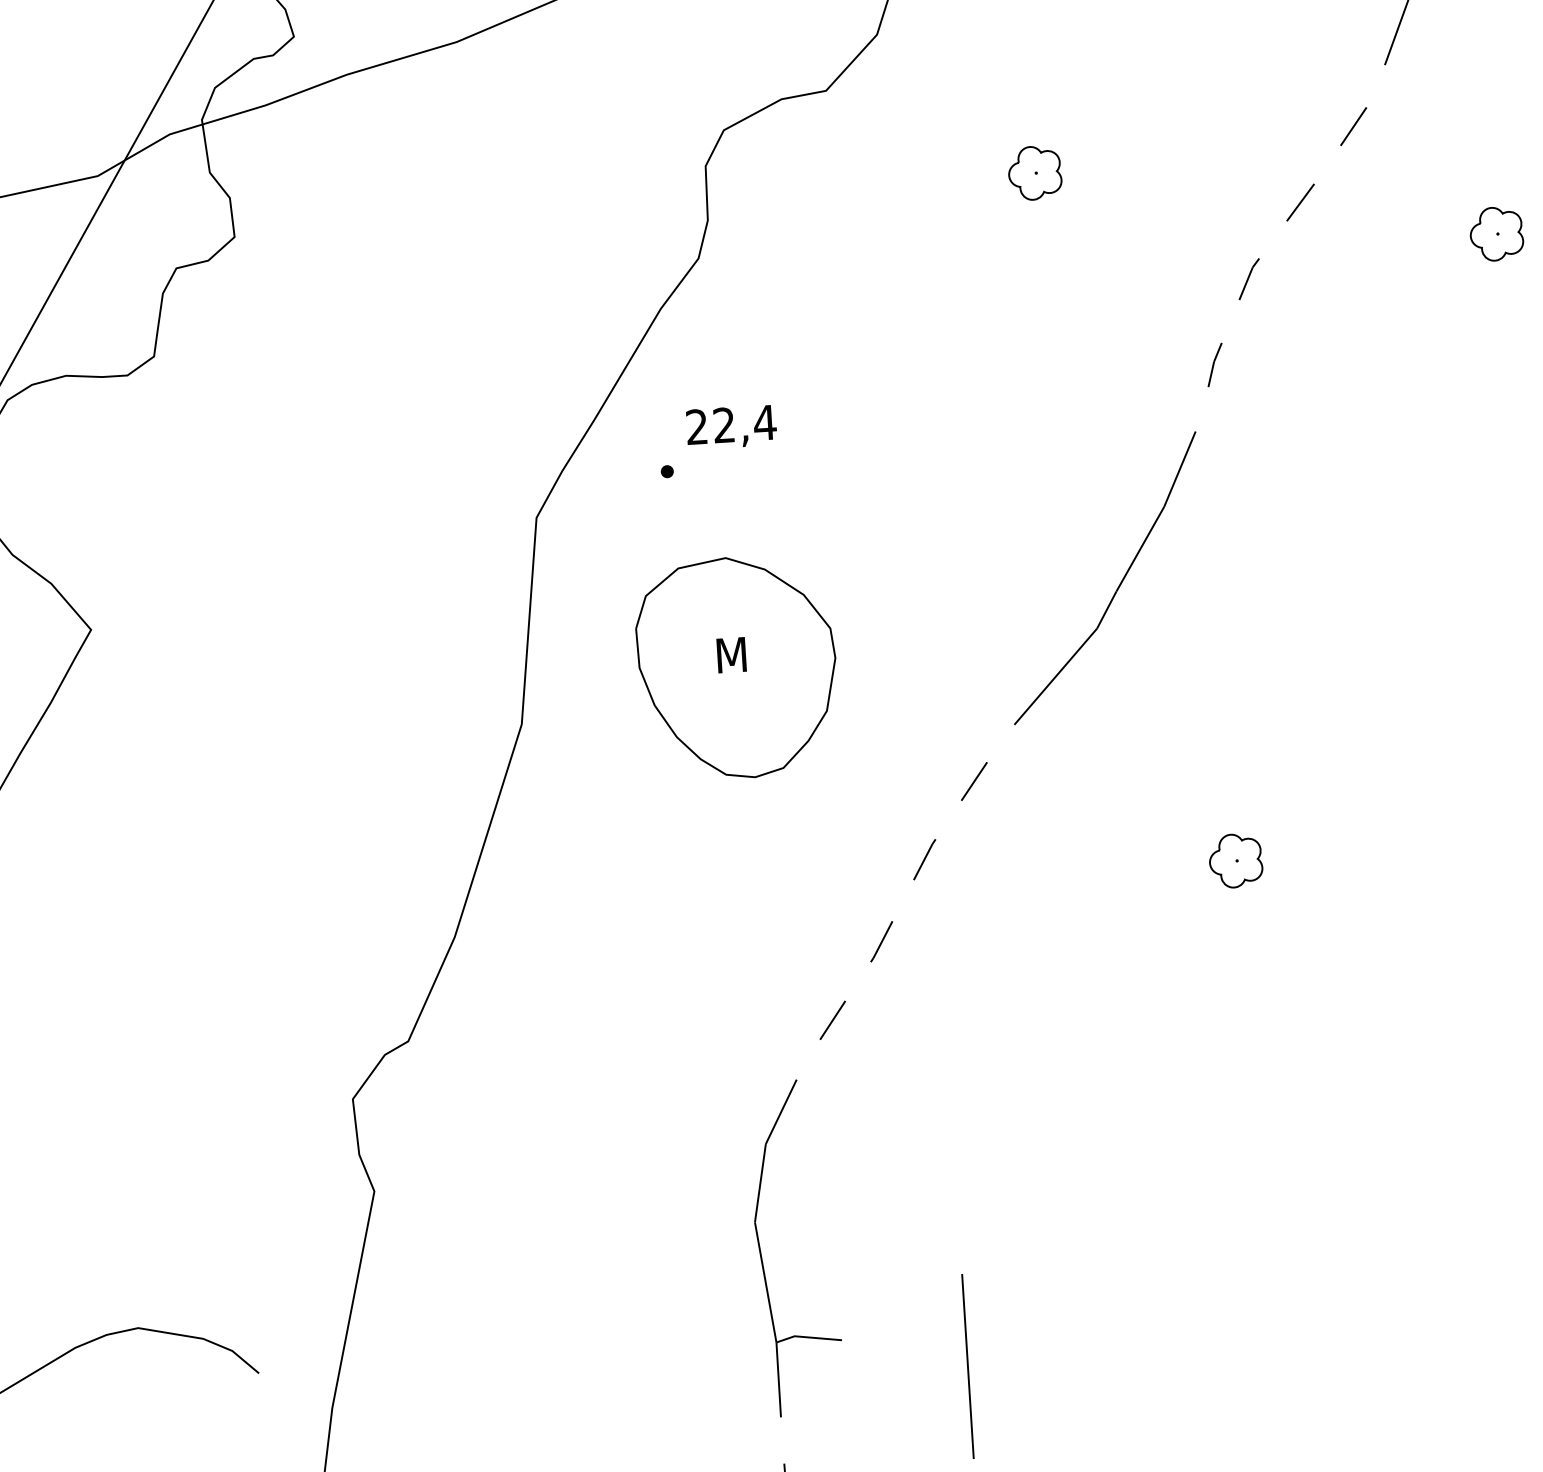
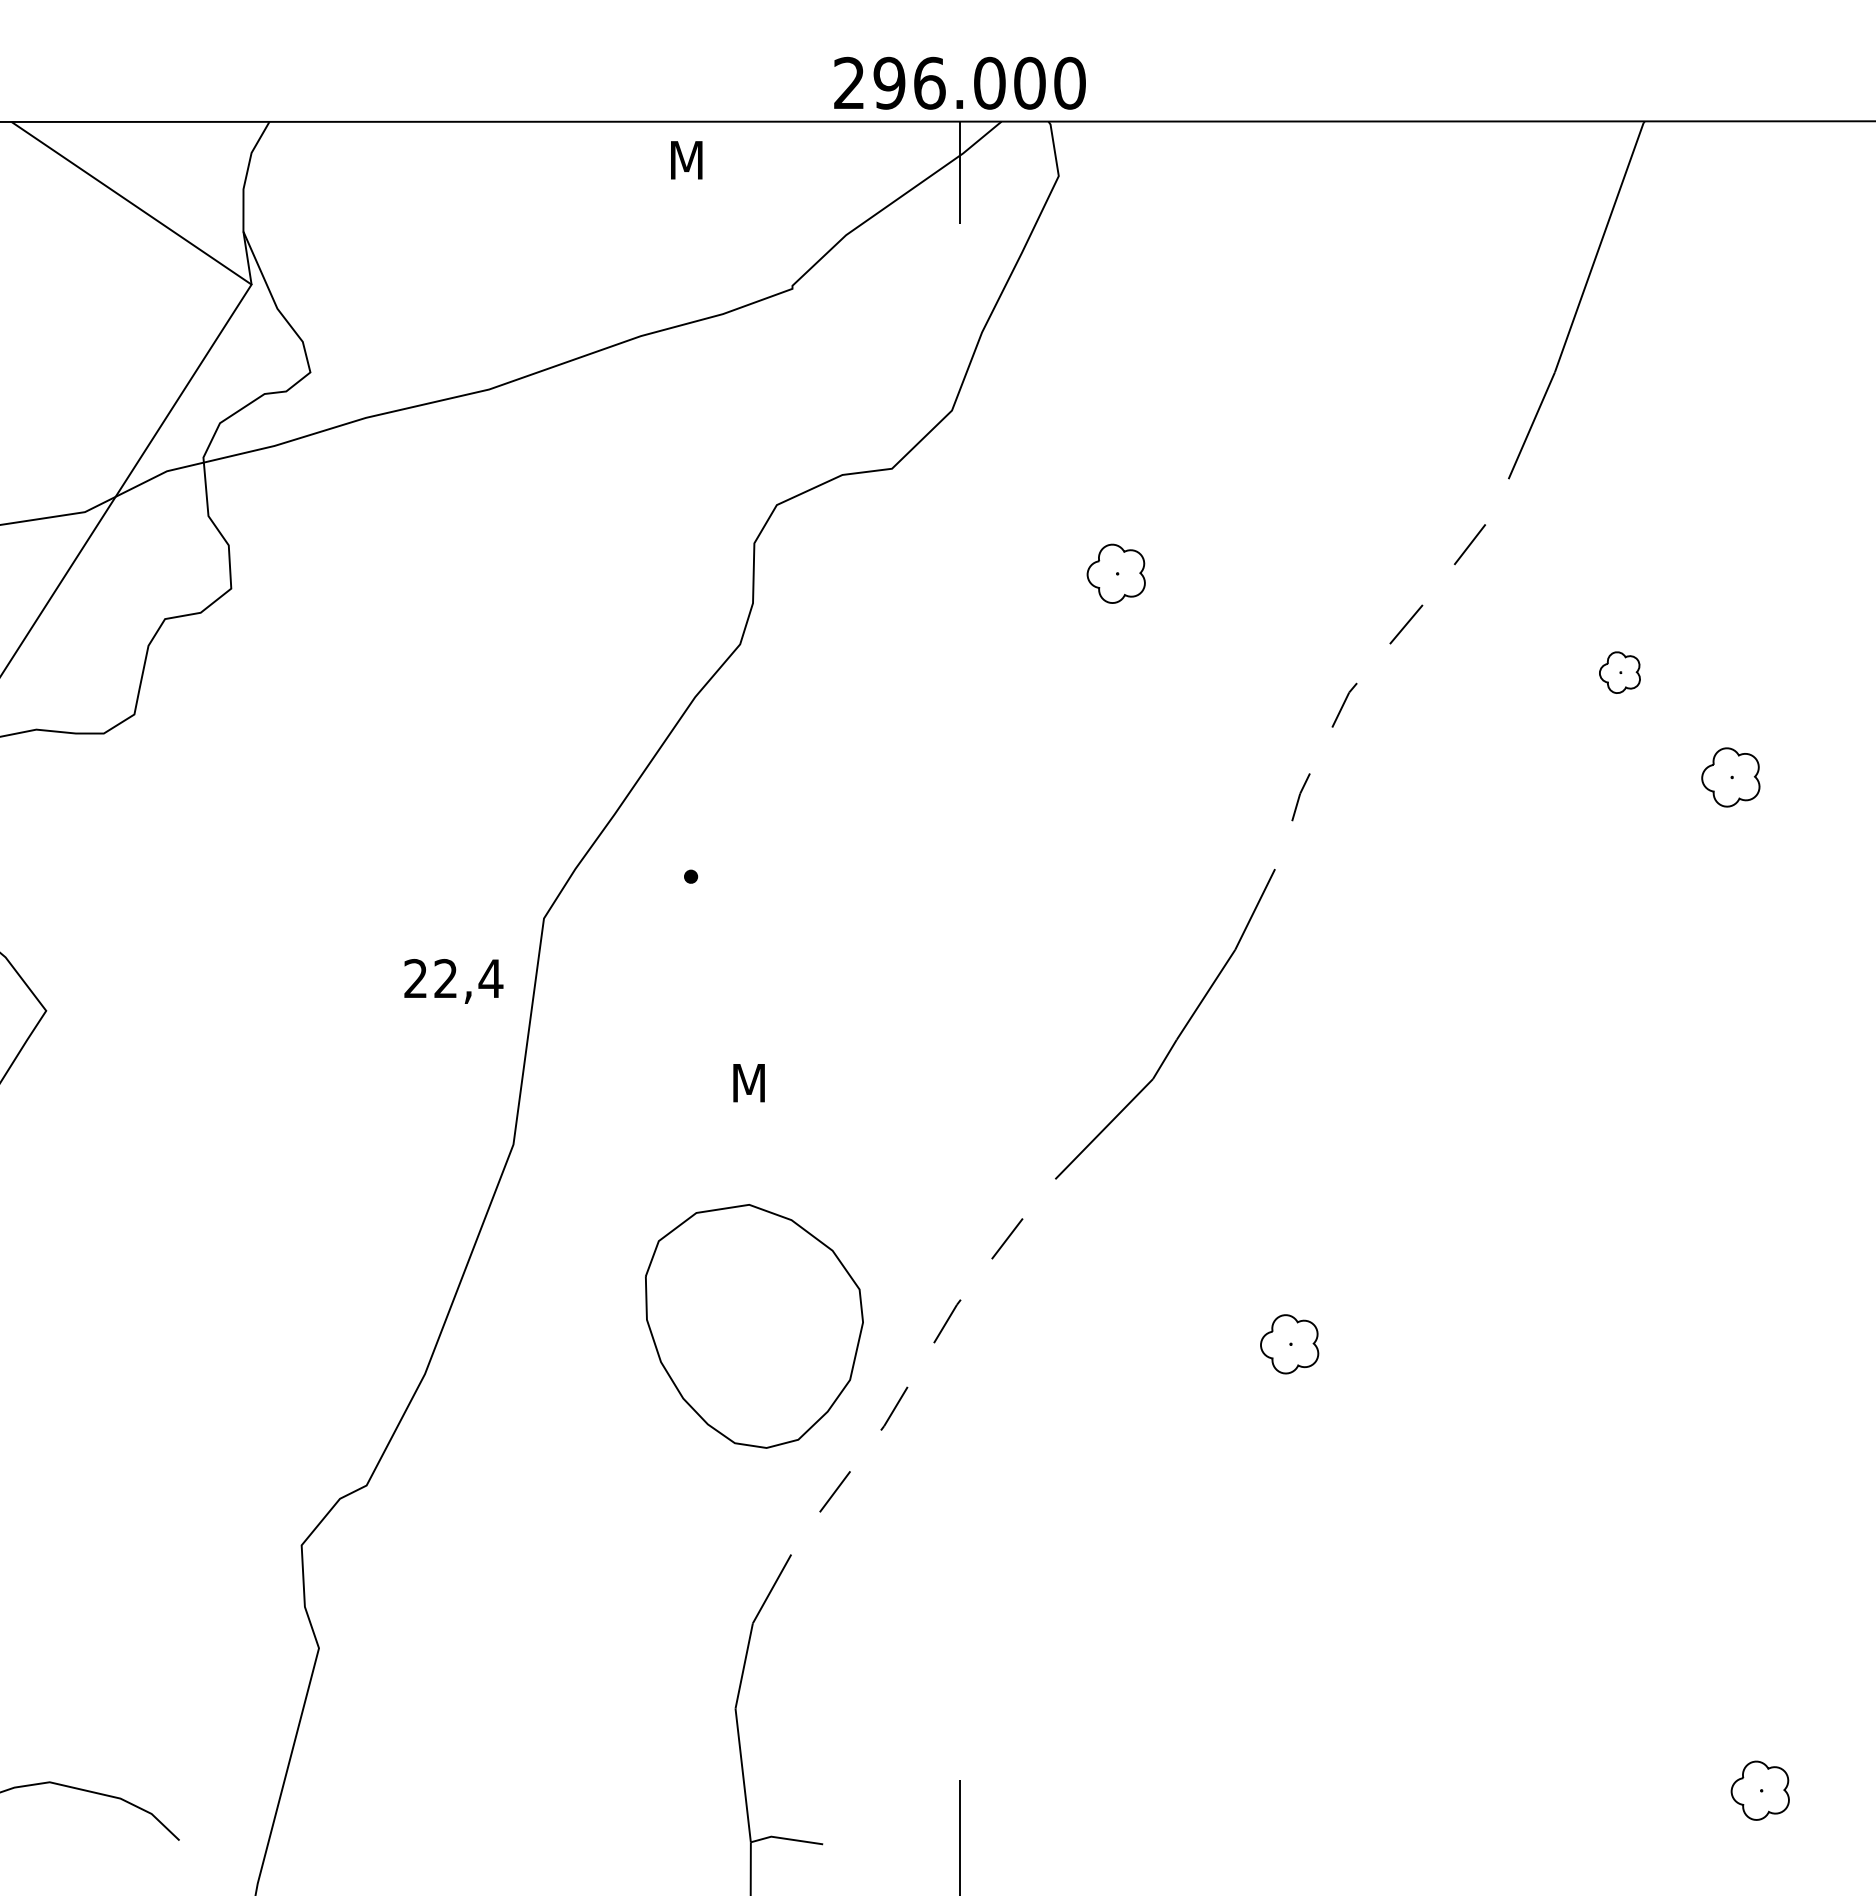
part: (1496, 233) -> (1619, 672), size x0.7
text: (731, 427) -> (453, 981), moved
part: (737, 667) -> (754, 1326), moved

